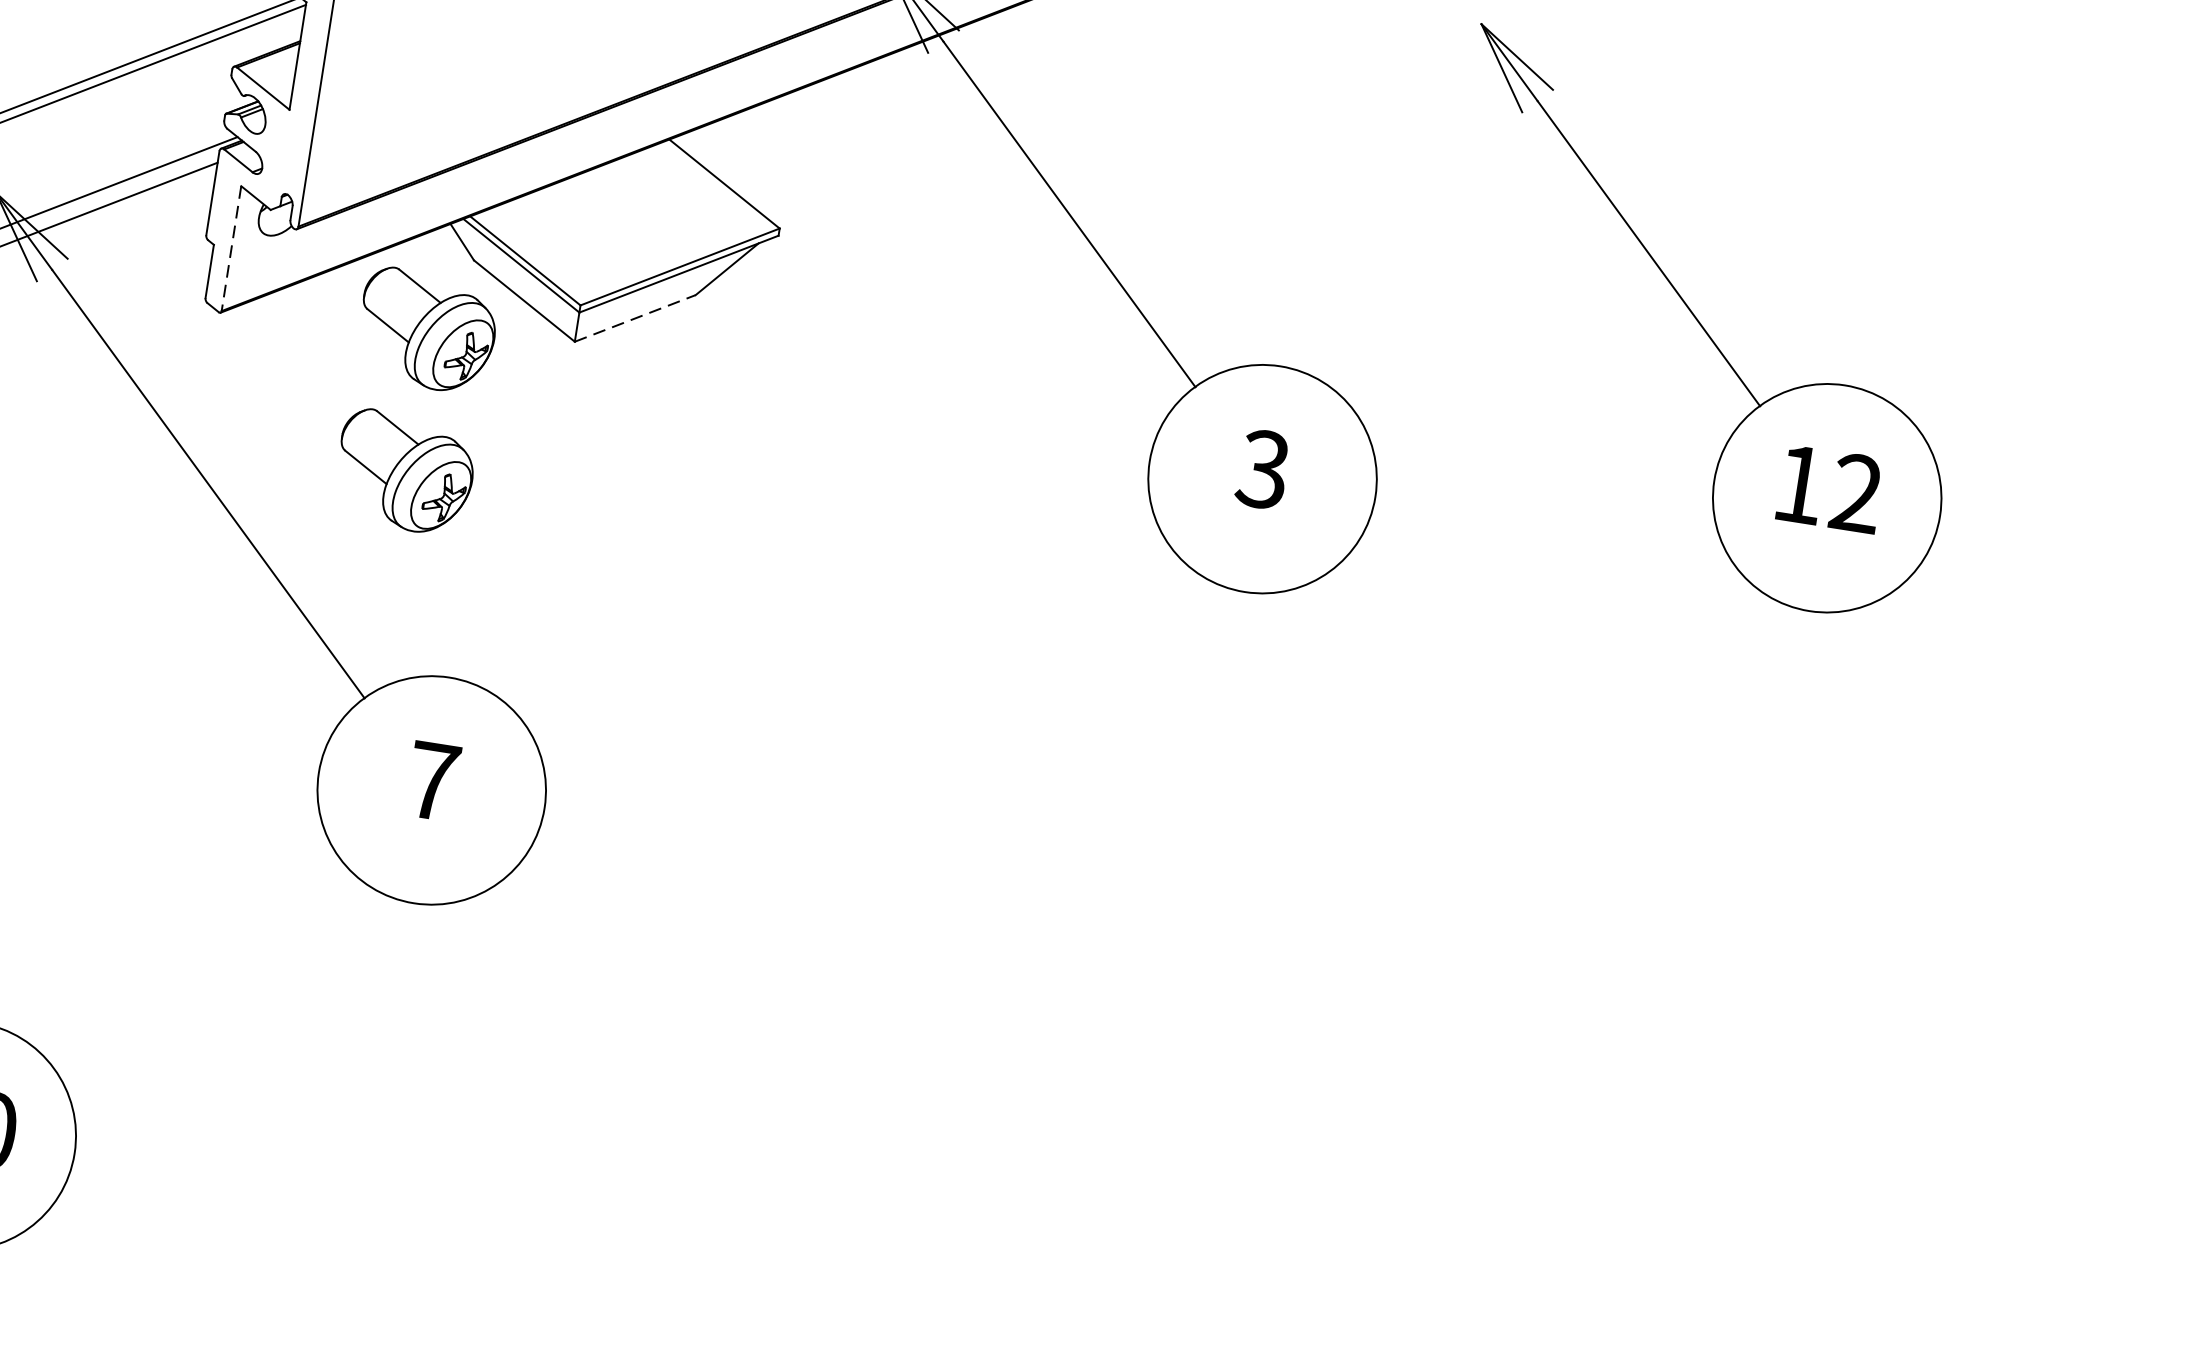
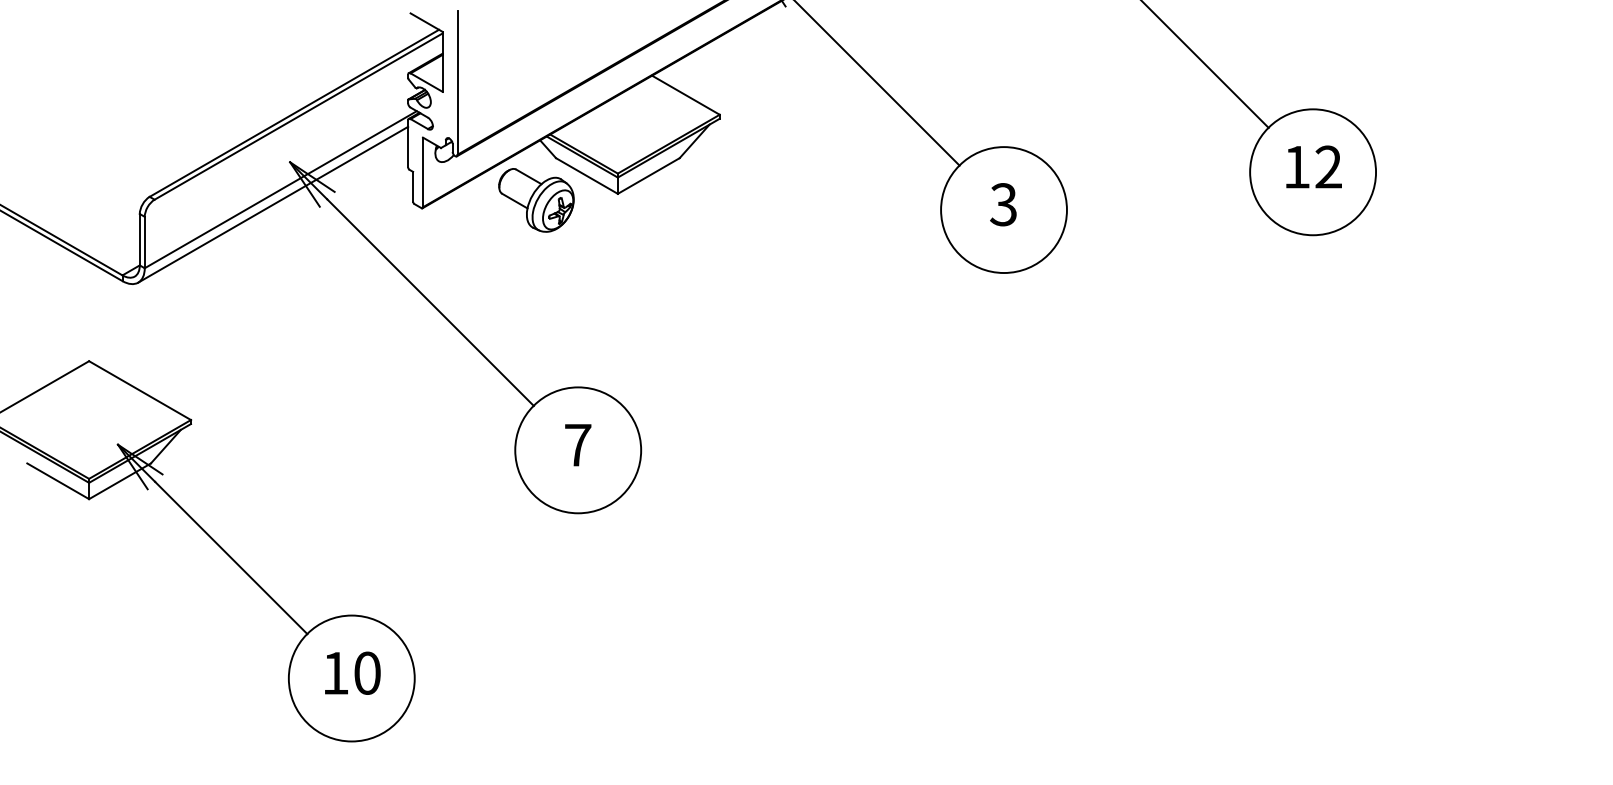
line: (230, 248) -> (422, 172), dashed -> solid
line: (634, 319) -> (648, 176), dashed -> solid
part: (404, 472) -> (536, 279), removed

